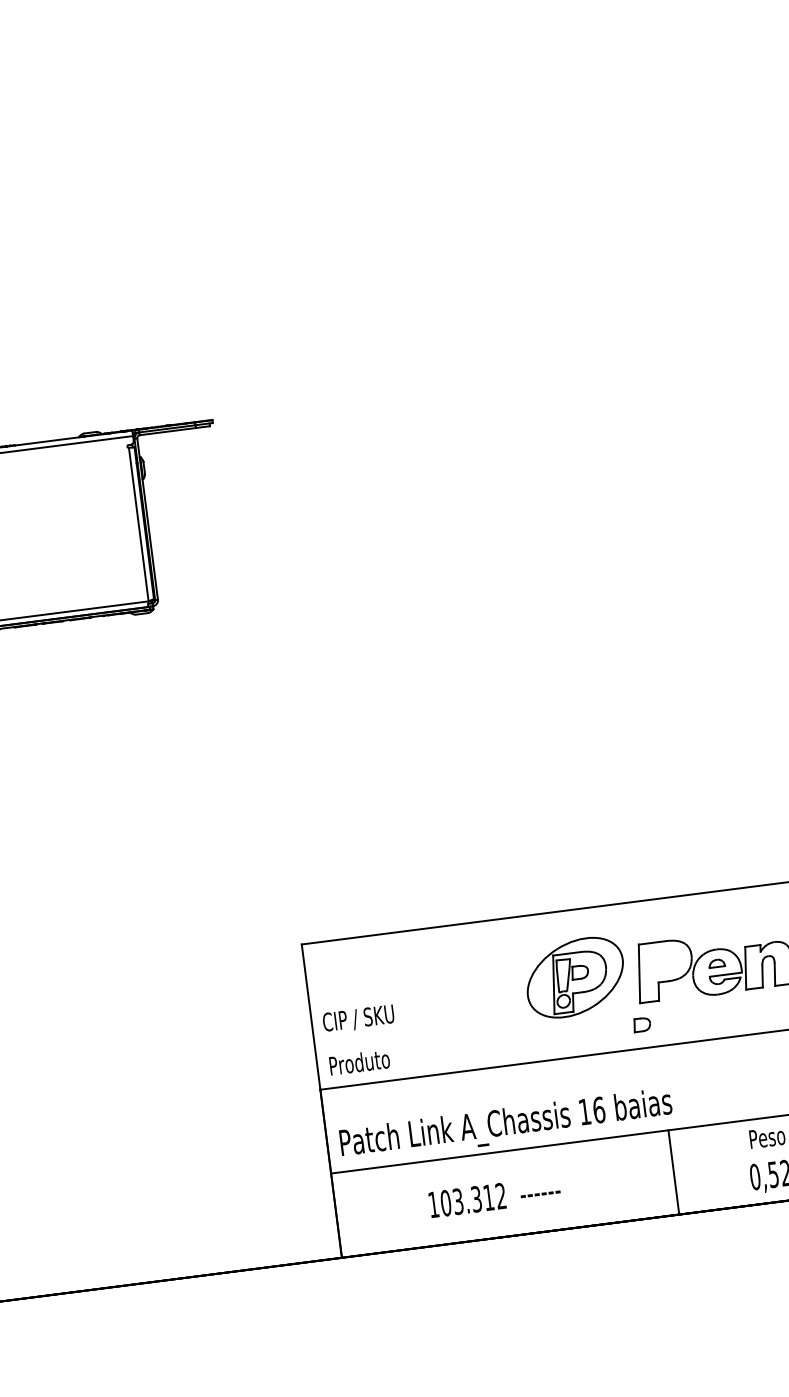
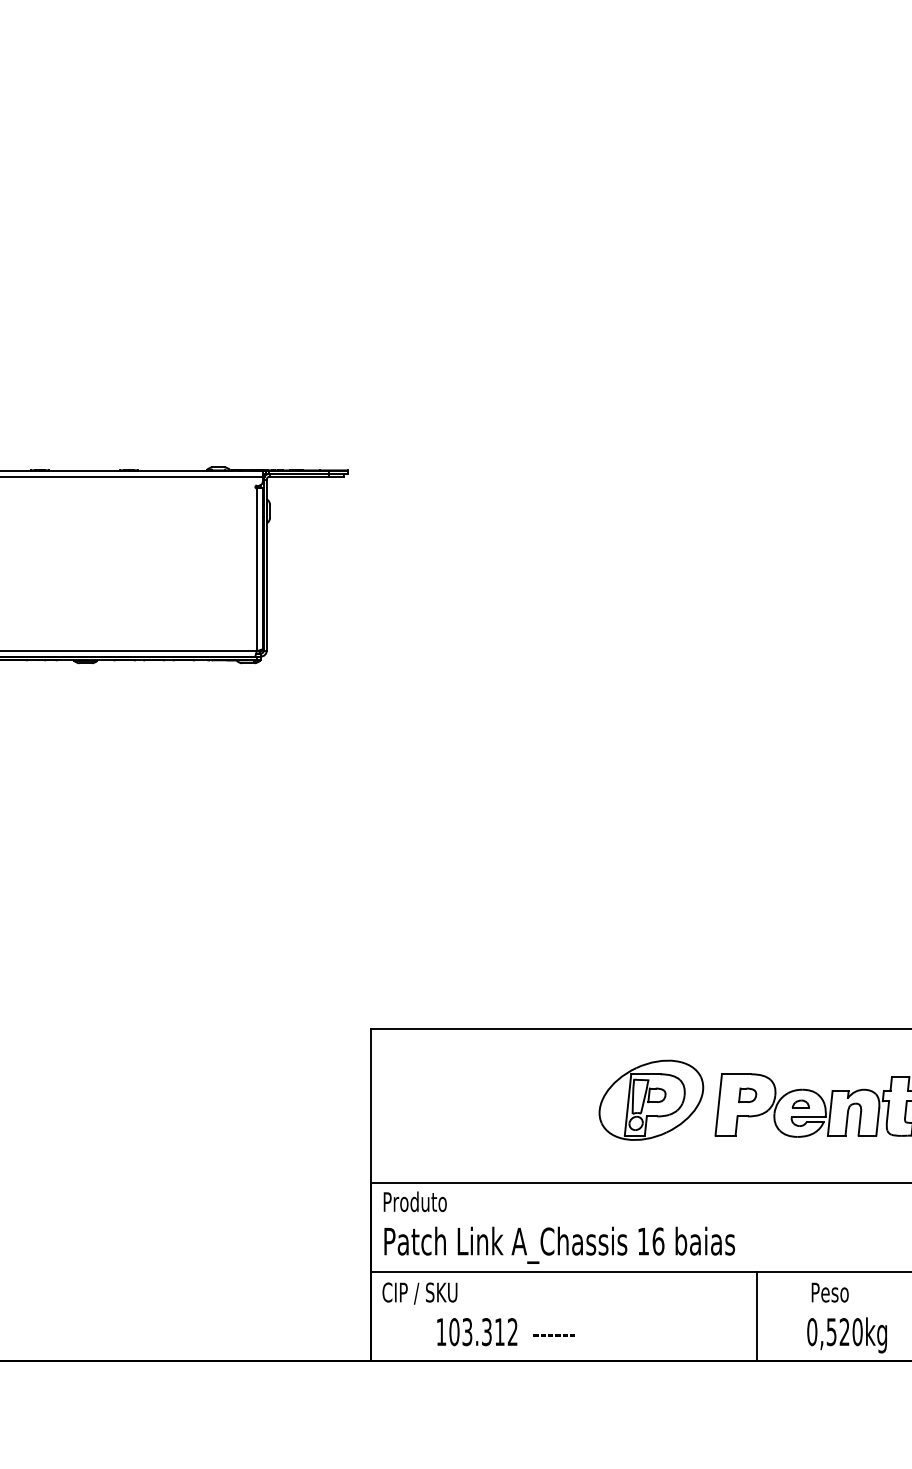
text: (358, 1019) -> (419, 1293), moved
part: (641, 1025) -> (747, 1095), moved
text: (358, 1062) -> (414, 1201), moved
line: (674, 1172) -> (757, 1316), moved
text: (494, 1197) -> (505, 1332), moved

